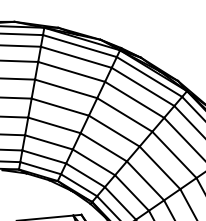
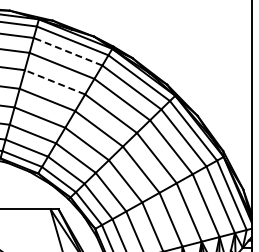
line: (76, 56) -> (68, 51), solid -> dashed
line: (66, 89) -> (55, 82), solid -> dashed

